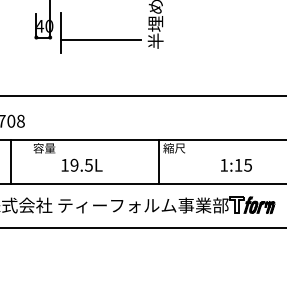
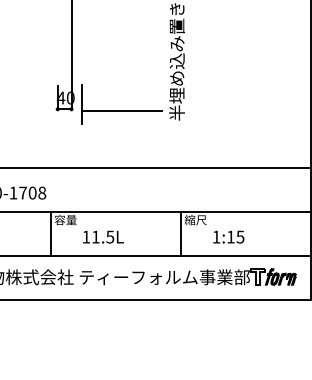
line: (11, 161) -> (50, 233), moved
text: (74, 164) -> (95, 236), 19.5L -> 11.5L
text: (236, 164) -> (228, 236), moved

